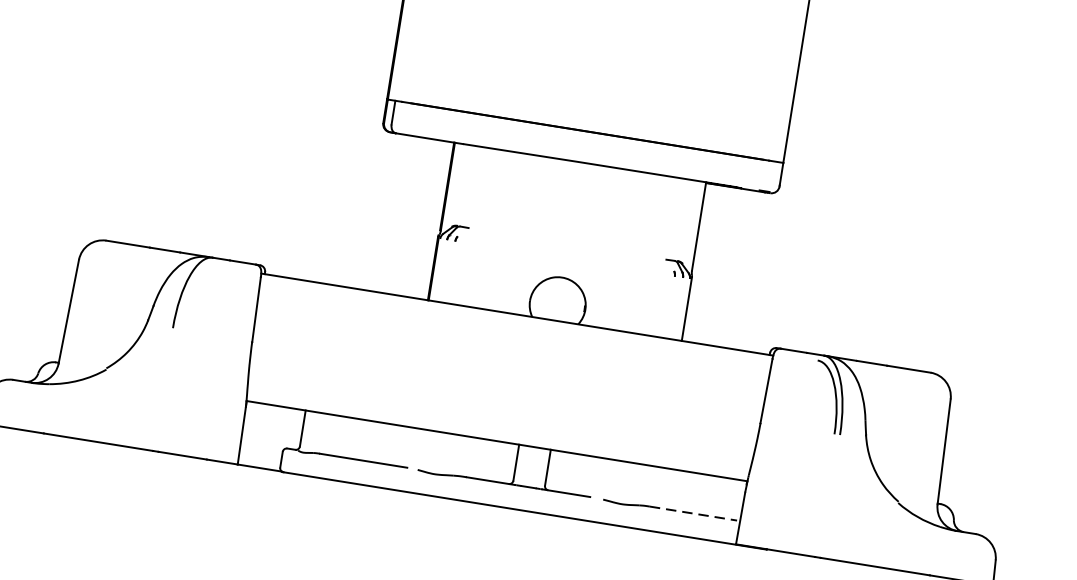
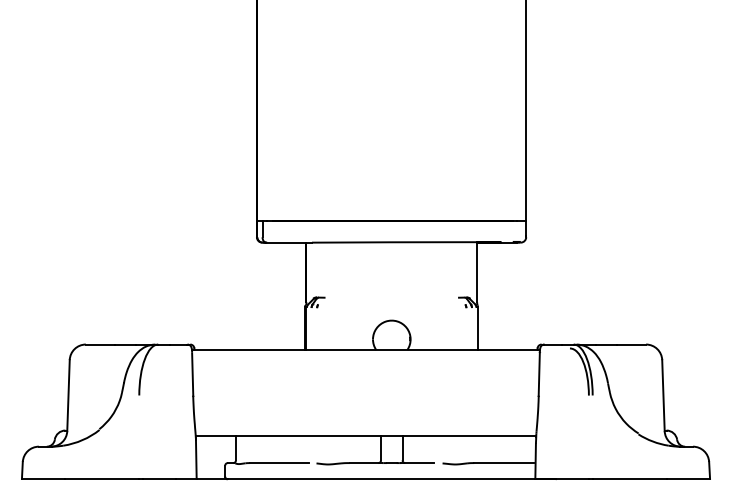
line: (692, 514) -> (503, 463), dashed -> solid

